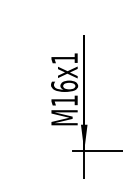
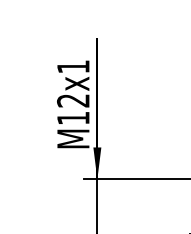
text: (64, 86) -> (73, 100), M16x1 -> M12x1

